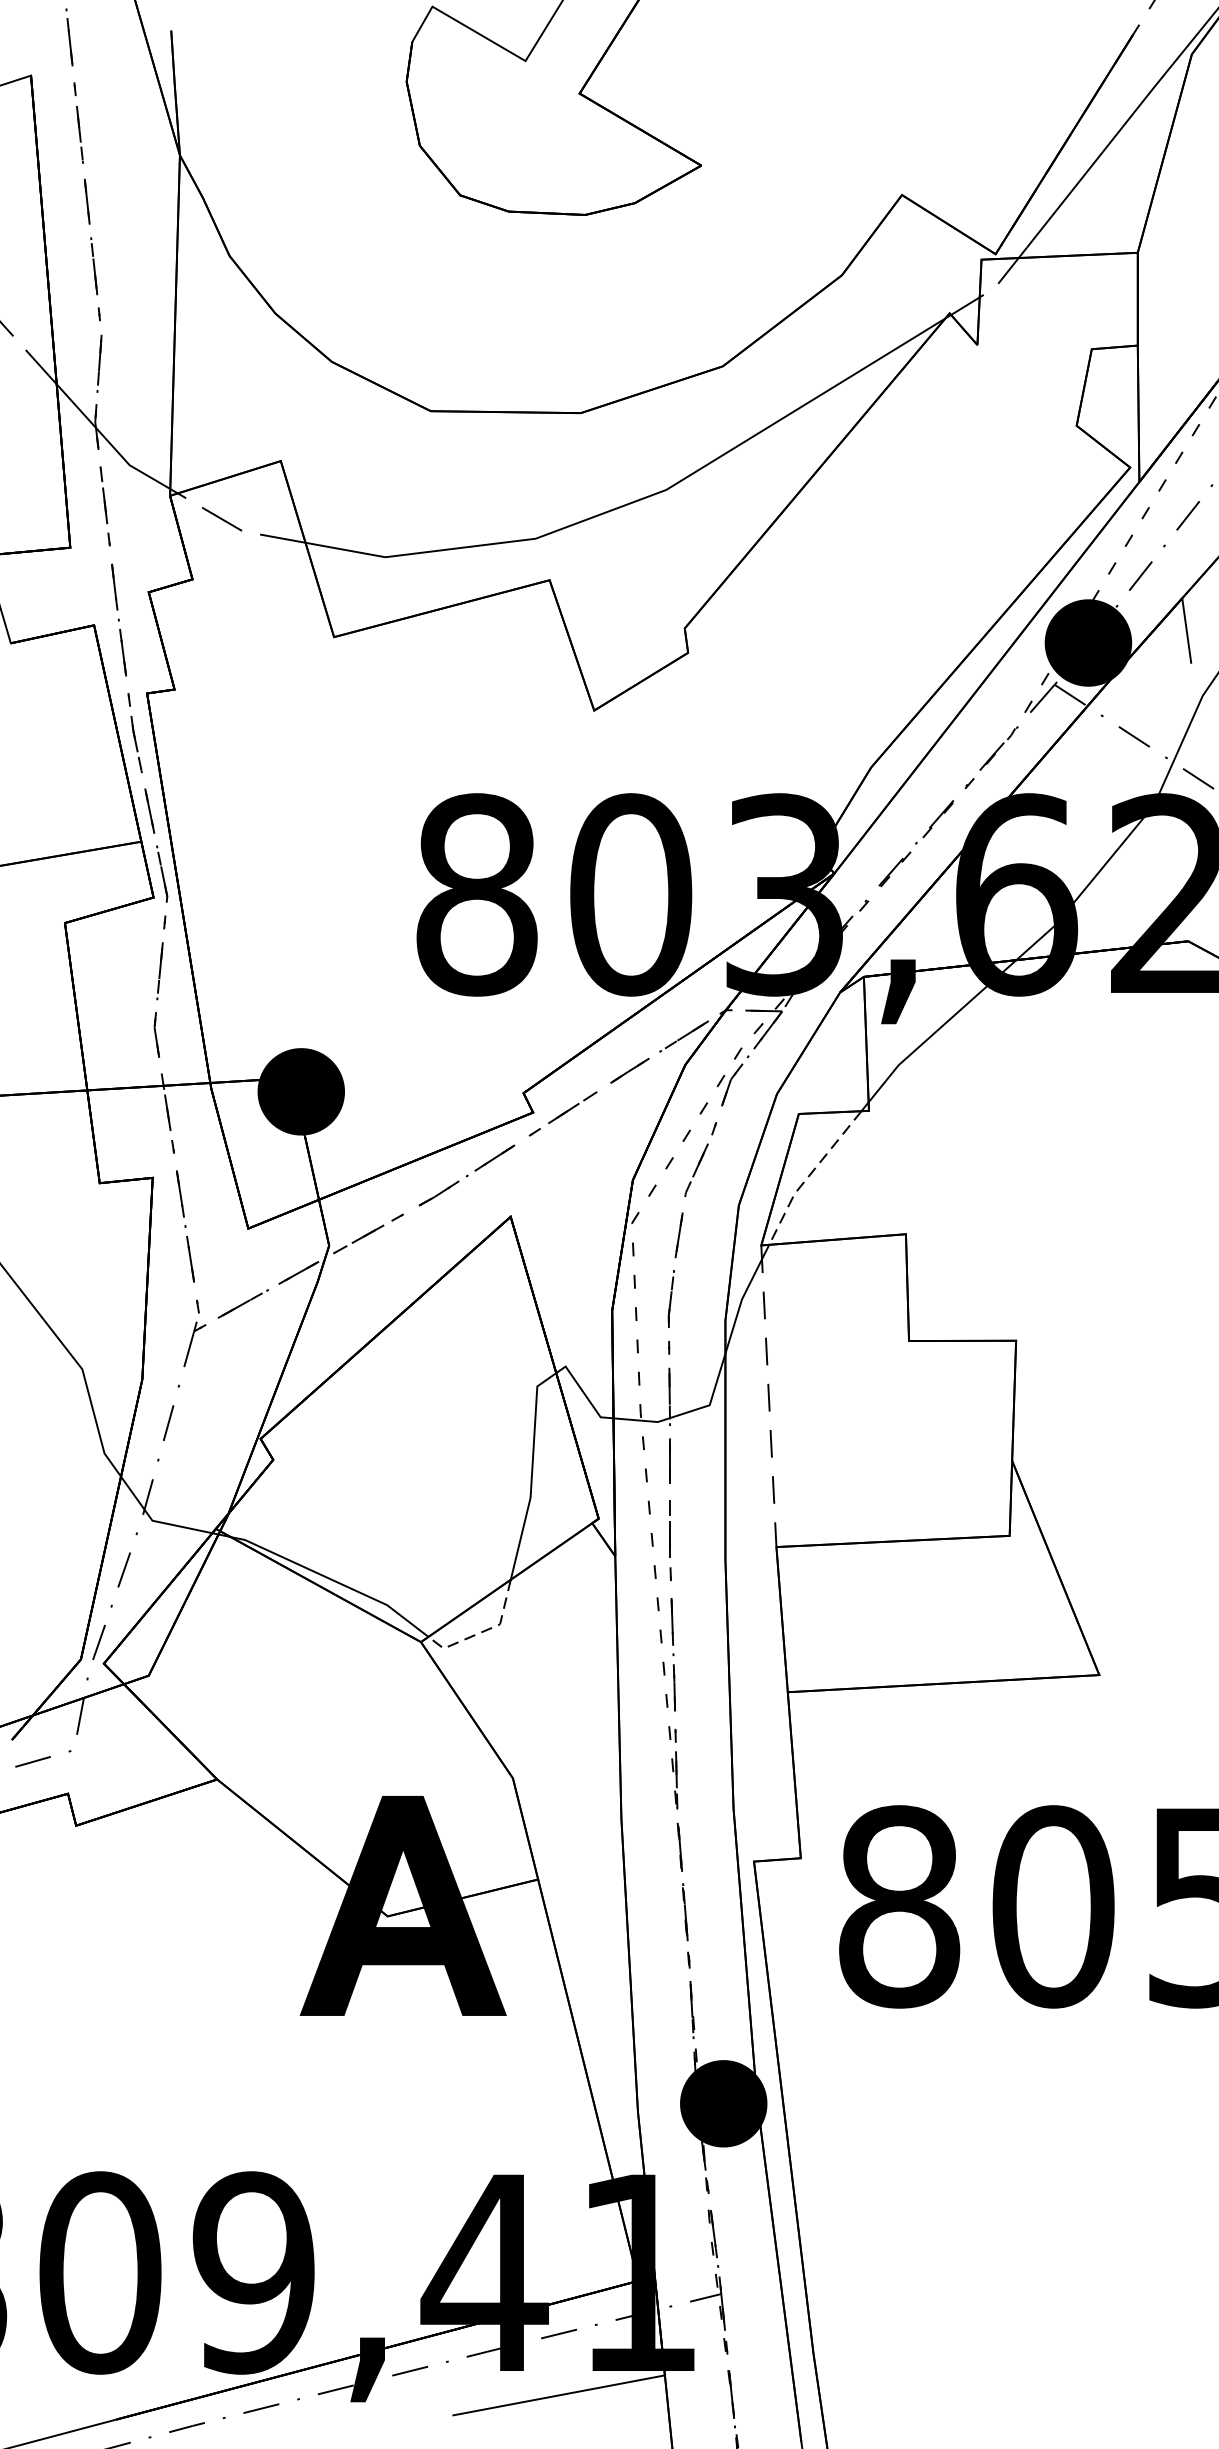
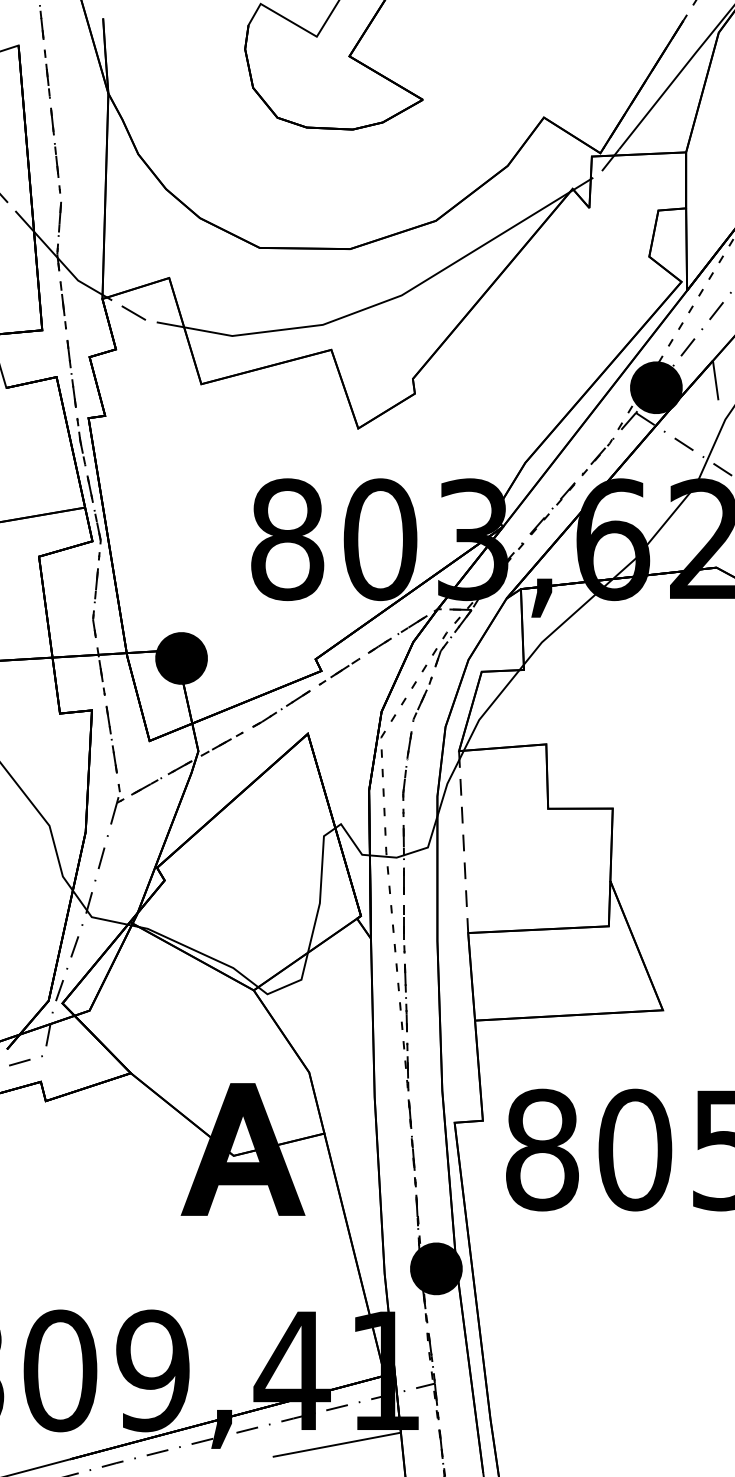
line: (808, 1176) -> (487, 709), dashed -> solid
line: (483, 1632) -> (291, 984), dashed -> solid

